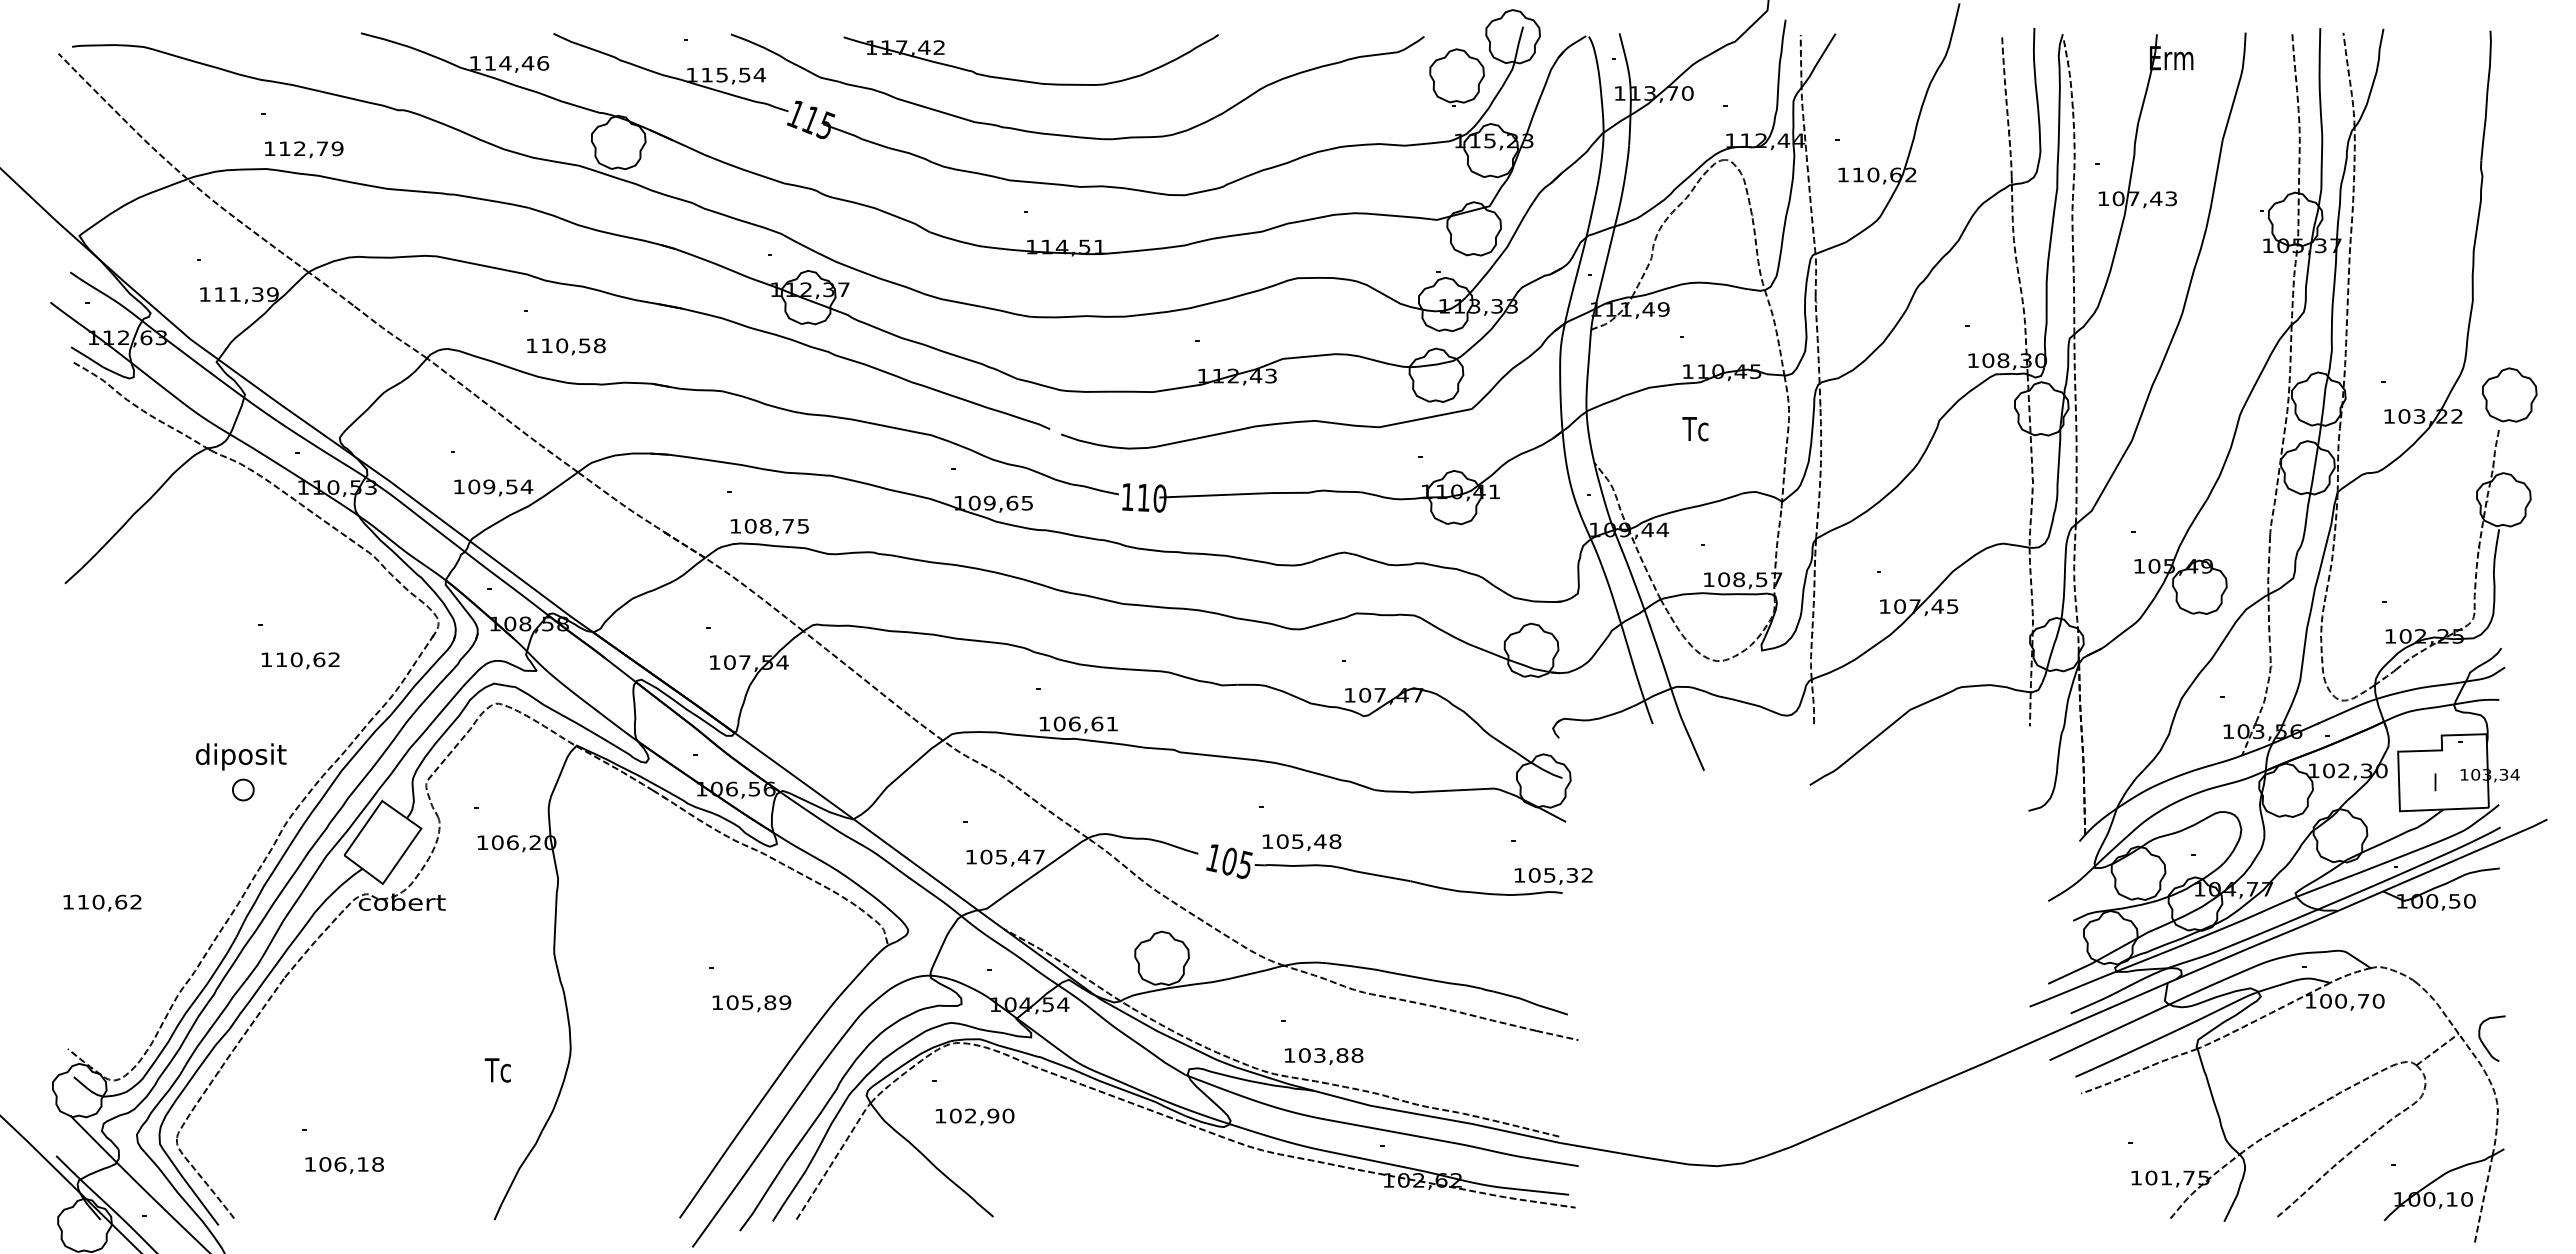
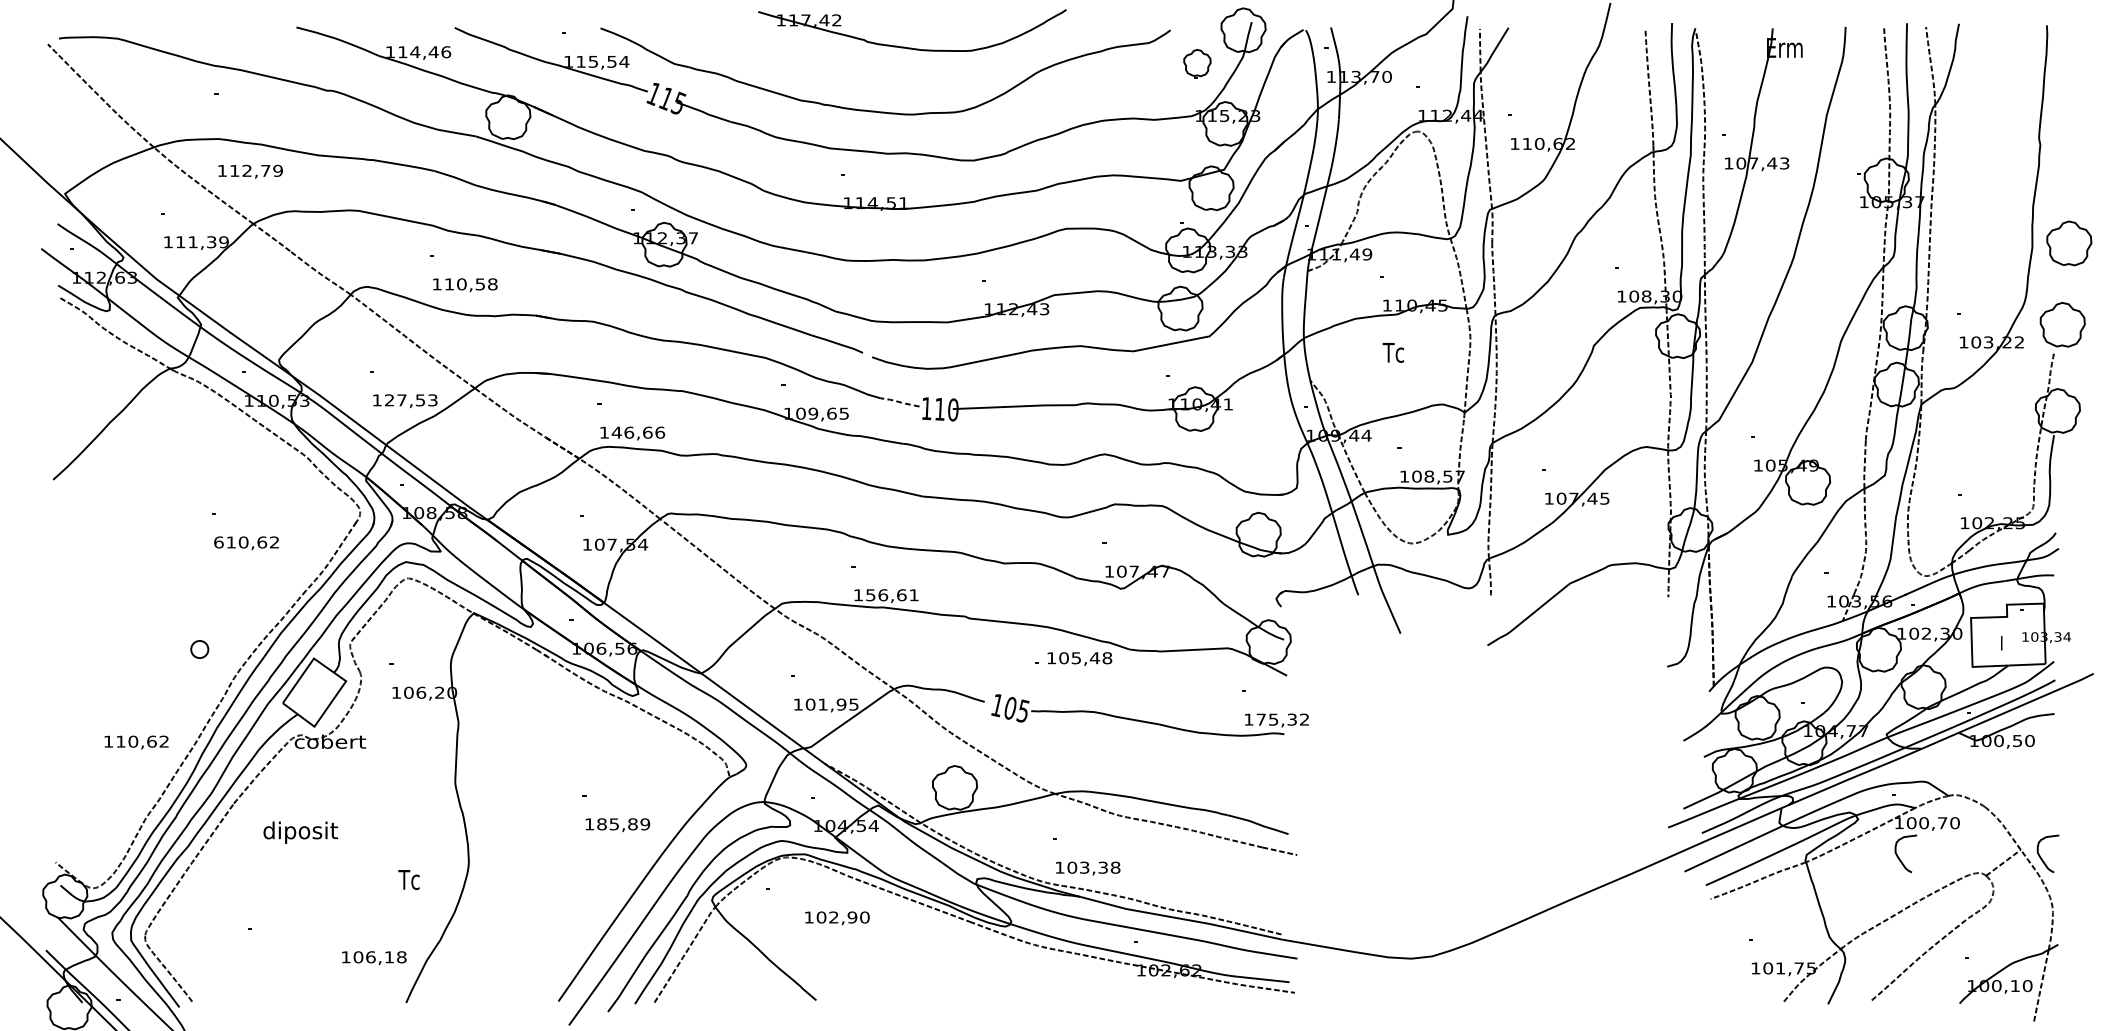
part: (1456, 77) -> (1197, 63), size x0.6
part: (1027, 80) -> (909, 47), moved
text: (304, 149) -> (250, 171), moved
part: (2517, 295) -> (2069, 243), added
text: (500, 486) -> (411, 400), 109,54 -> 127,53
line: (1095, 489) -> (900, 402), solid -> dashed
text: (776, 525) -> (638, 432), 108,75 -> 146,66
text: (266, 659) -> (218, 542), 110,62 -> 610,62
text: (1059, 723) -> (870, 594), 106,61 -> 156,61
text: (240, 756) -> (300, 832), moved
text: (1301, 842) -> (1079, 658), moved
text: (1019, 856) -> (837, 704), 105,47 -> 101,95
text: (1534, 875) -> (1261, 719), 105,32 -> 175,32
text: (102, 902) -> (136, 741), moved
text: (732, 1002) -> (601, 824), 105,89 -> 185,89
curve: (2310, 1042) -> (1898, 857), added
text: (1342, 1055) -> (1103, 867), 103,88 -> 103,38
text: (974, 1116) -> (836, 917), moved
text: (344, 1165) -> (374, 958), moved

